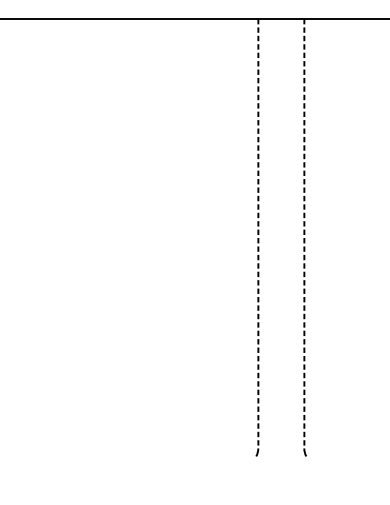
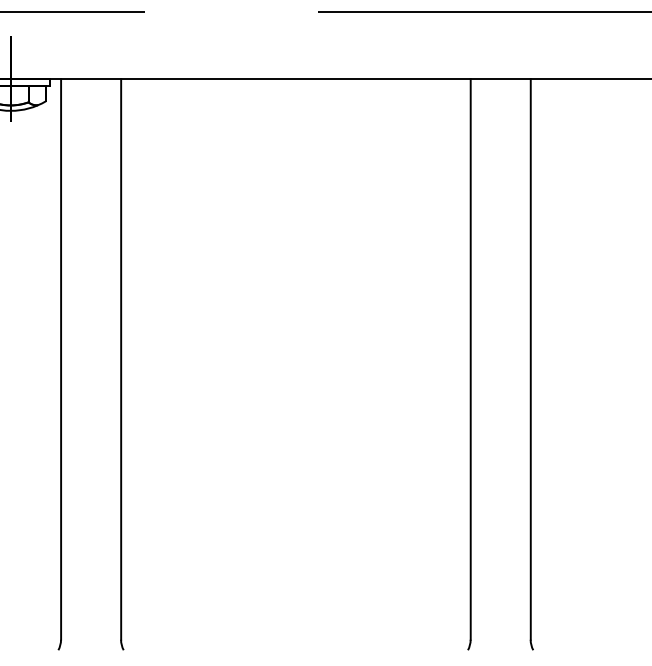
line: (258, 233) -> (470, 359), dashed -> solid
line: (304, 233) -> (530, 359), dashed -> solid

